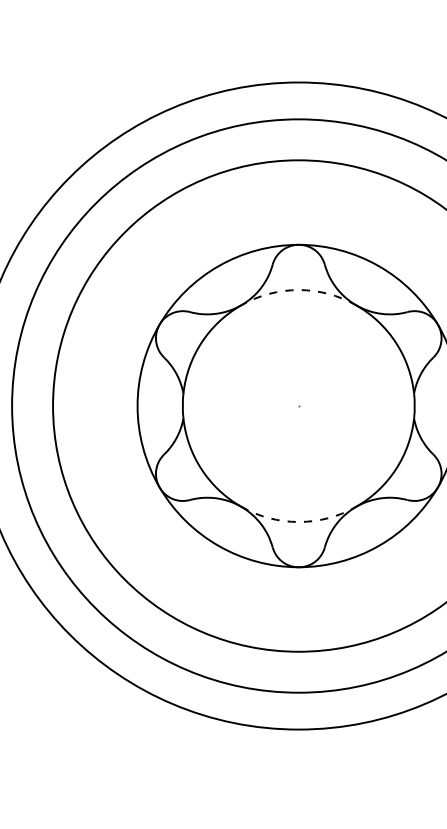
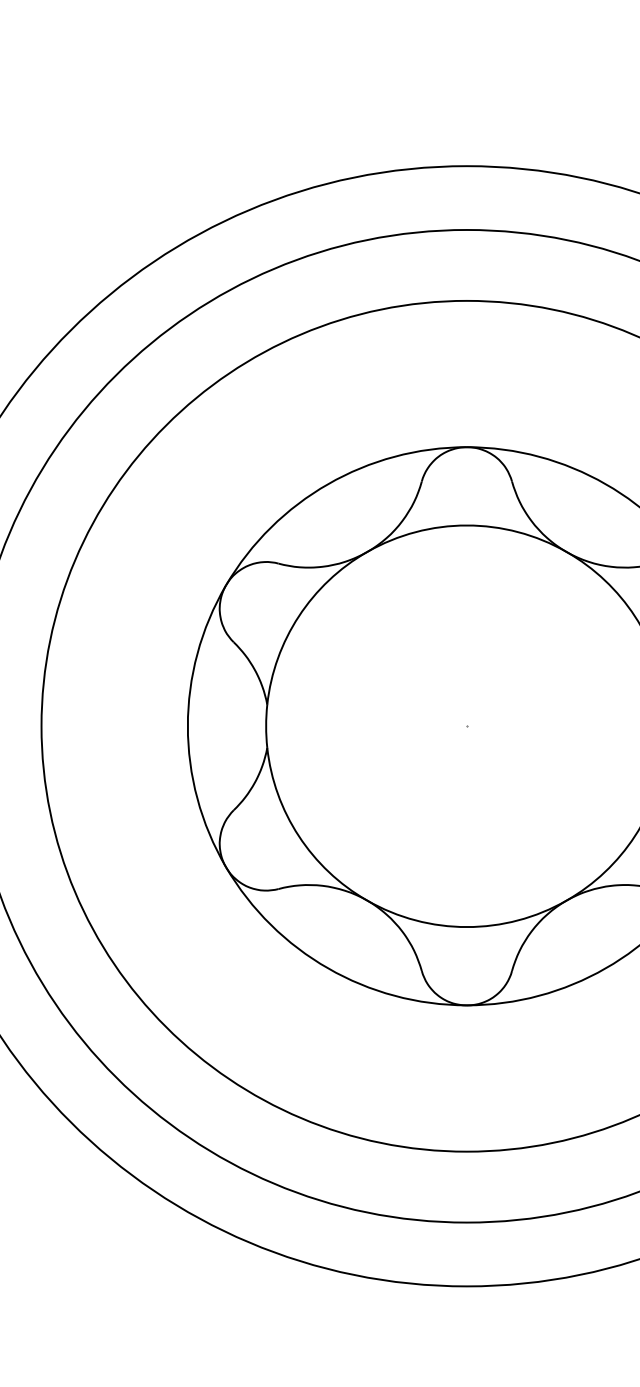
arc: (298, 290) -> (466, 526), dashed -> solid
arc: (298, 522) -> (466, 927), dashed -> solid

